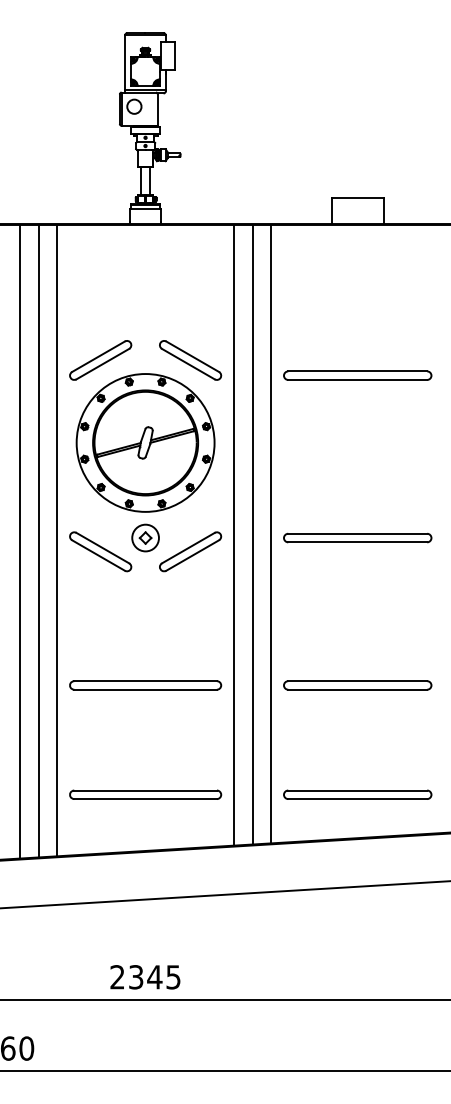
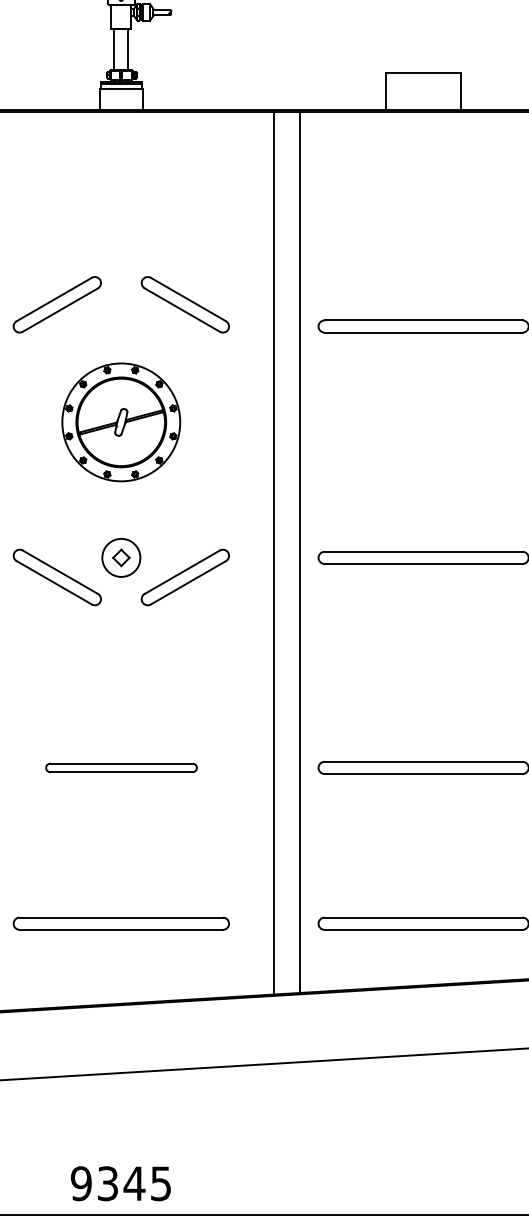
part: (145, 442) -> (121, 421), size x0.6
line: (233, 534) -> (246, 552), removed
part: (145, 685) -> (121, 767), size x0.7
text: (117, 977) -> (81, 1184), 2345 -> 9345

